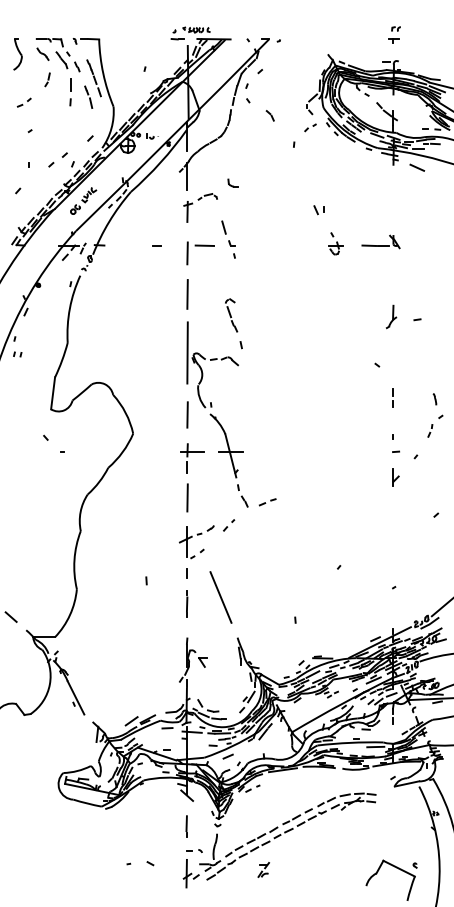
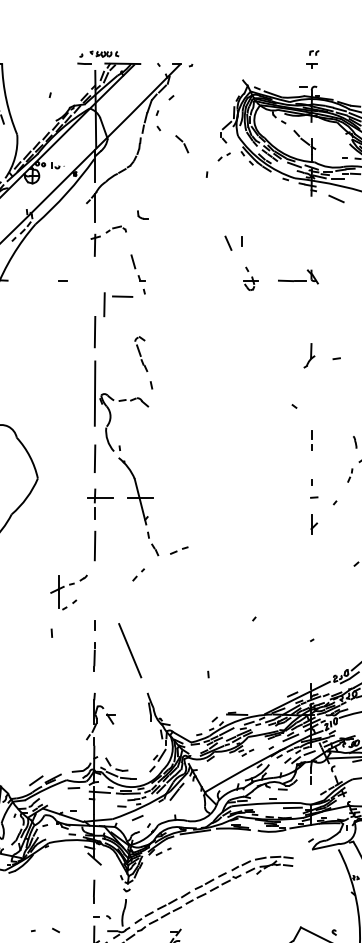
part: (269, 115) -> (181, 143), size x1.6
part: (318, 210) -> (232, 243), size x1.6
part: (200, 246) -> (118, 297), moved
part: (192, 537) -> (64, 587), moved

